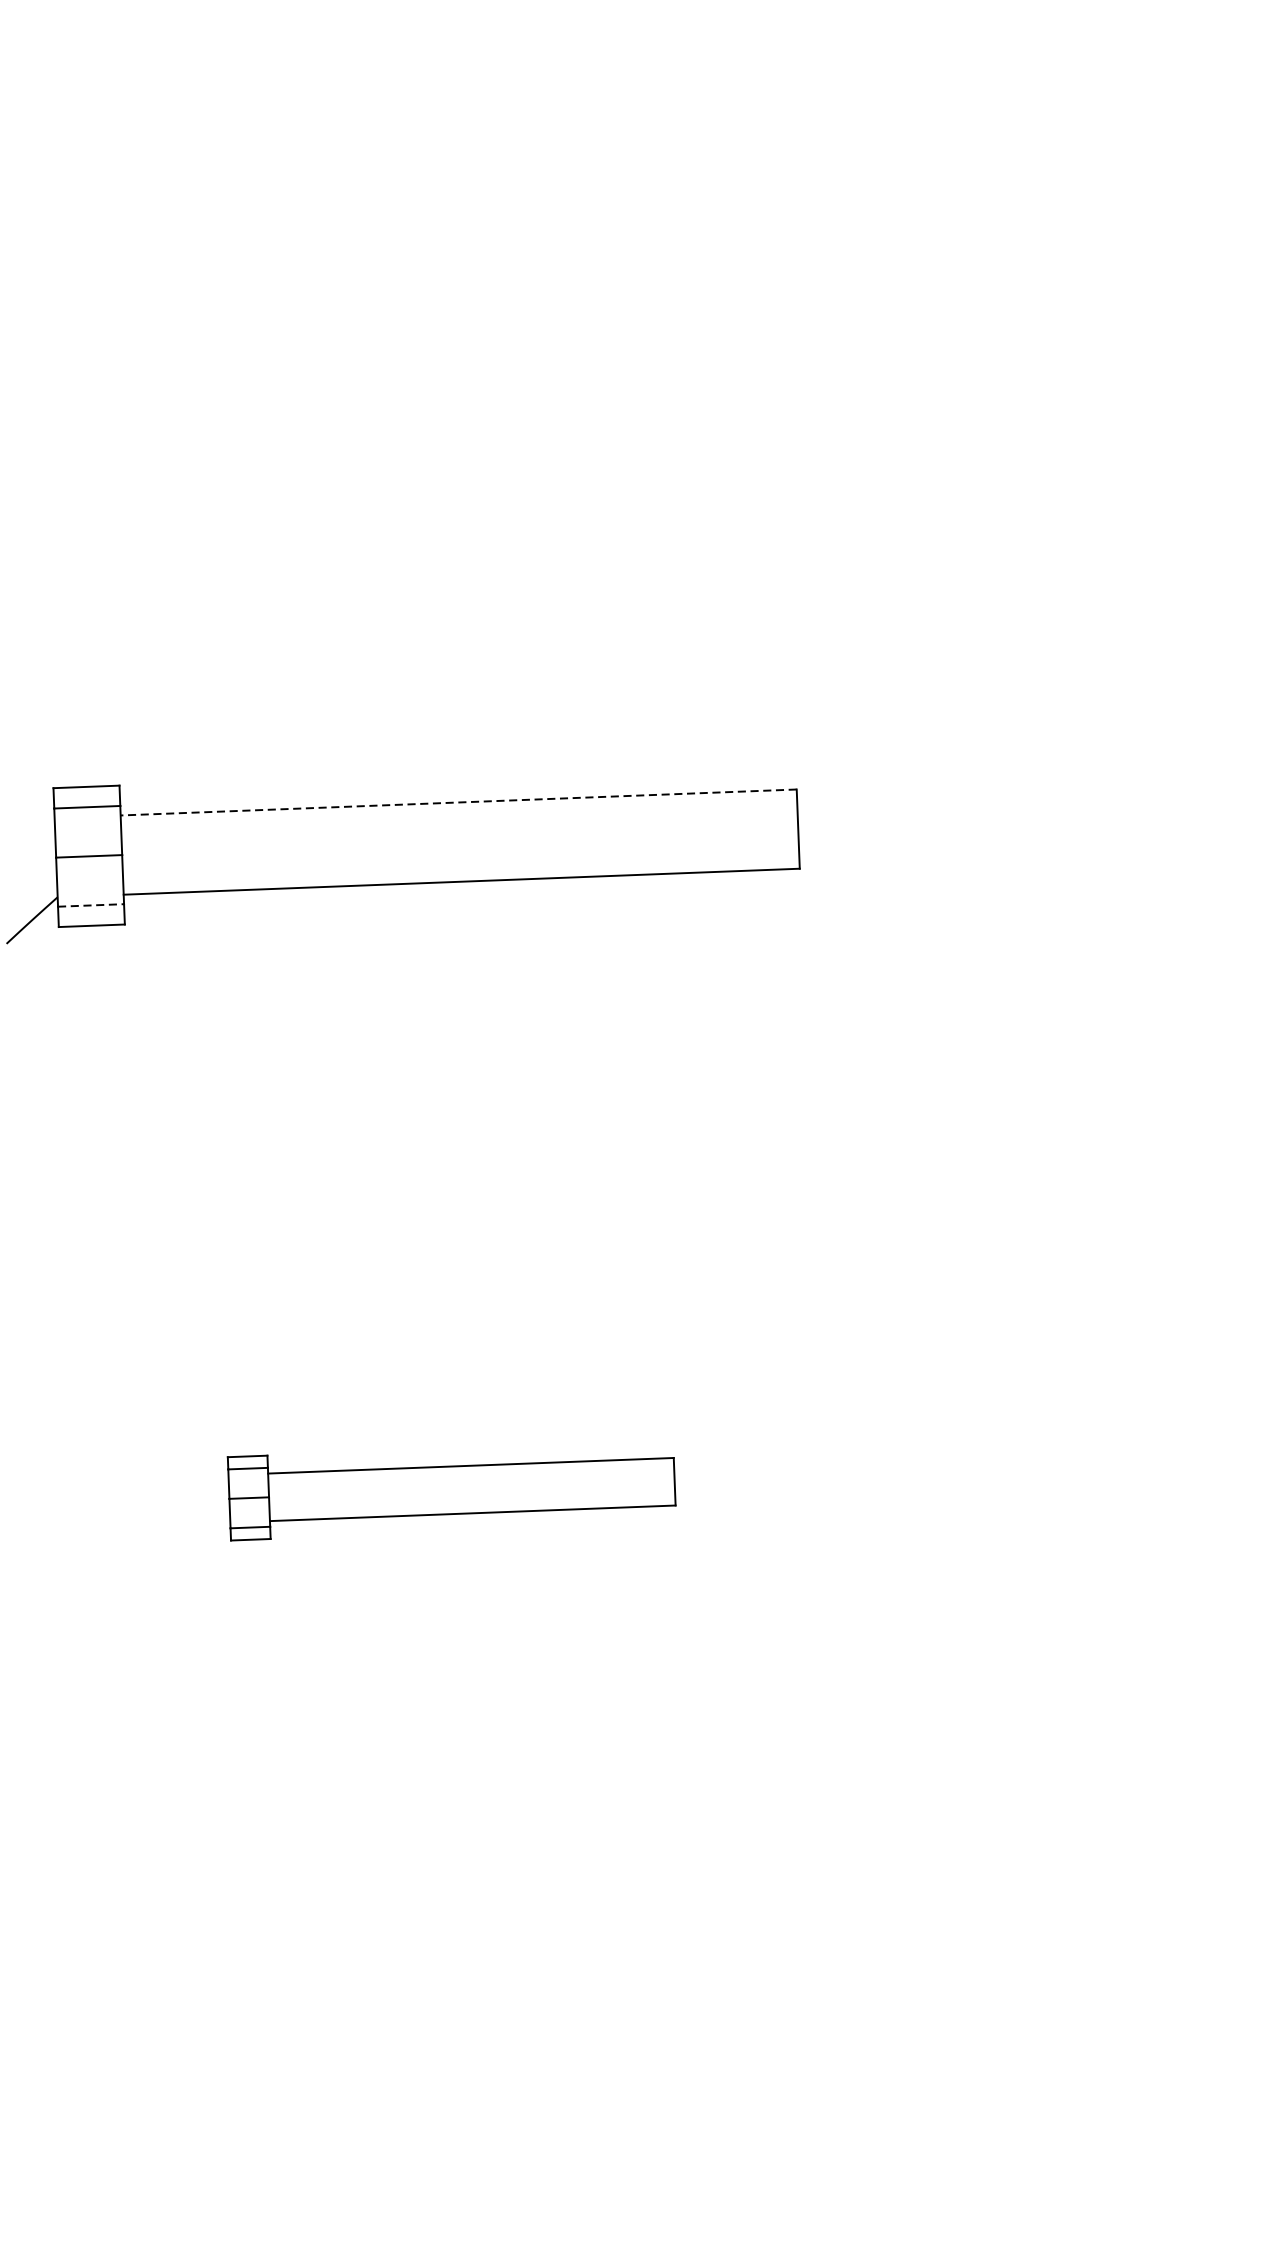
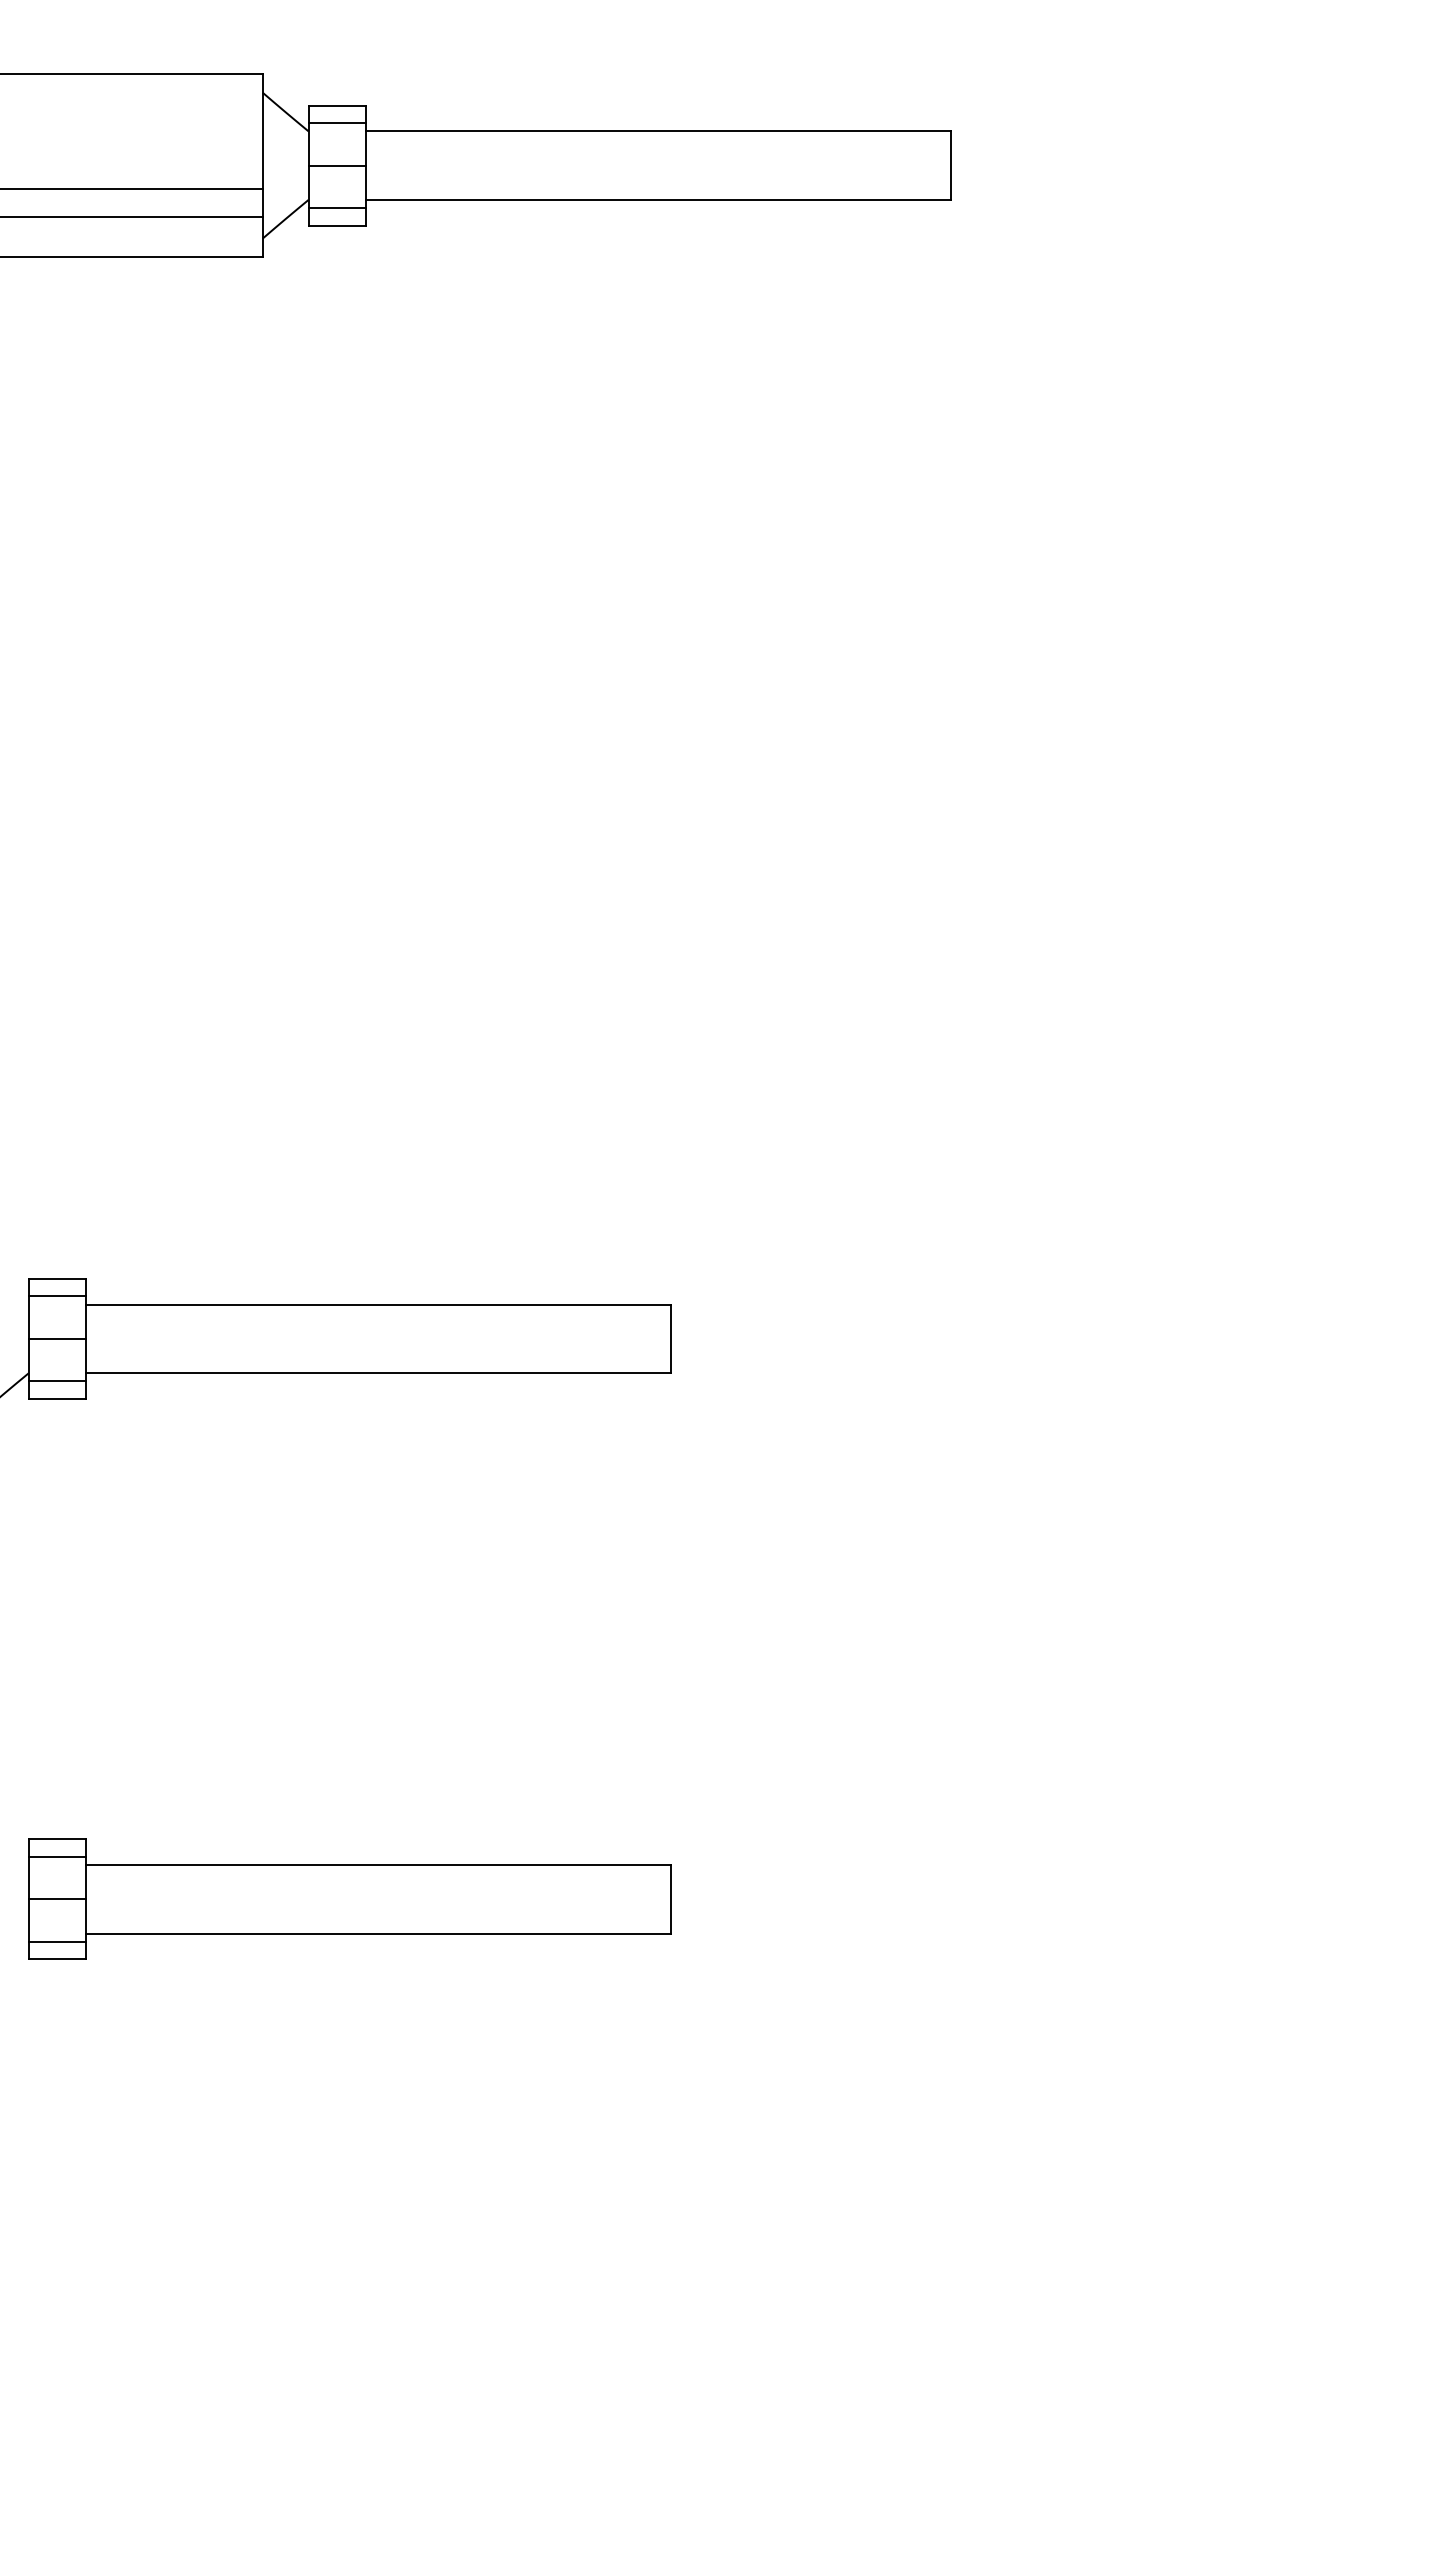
line: (458, 802) -> (378, 1304), dashed -> solid
line: (91, 905) -> (57, 1381), dashed -> solid
part: (451, 1489) -> (349, 1898), size x1.67

